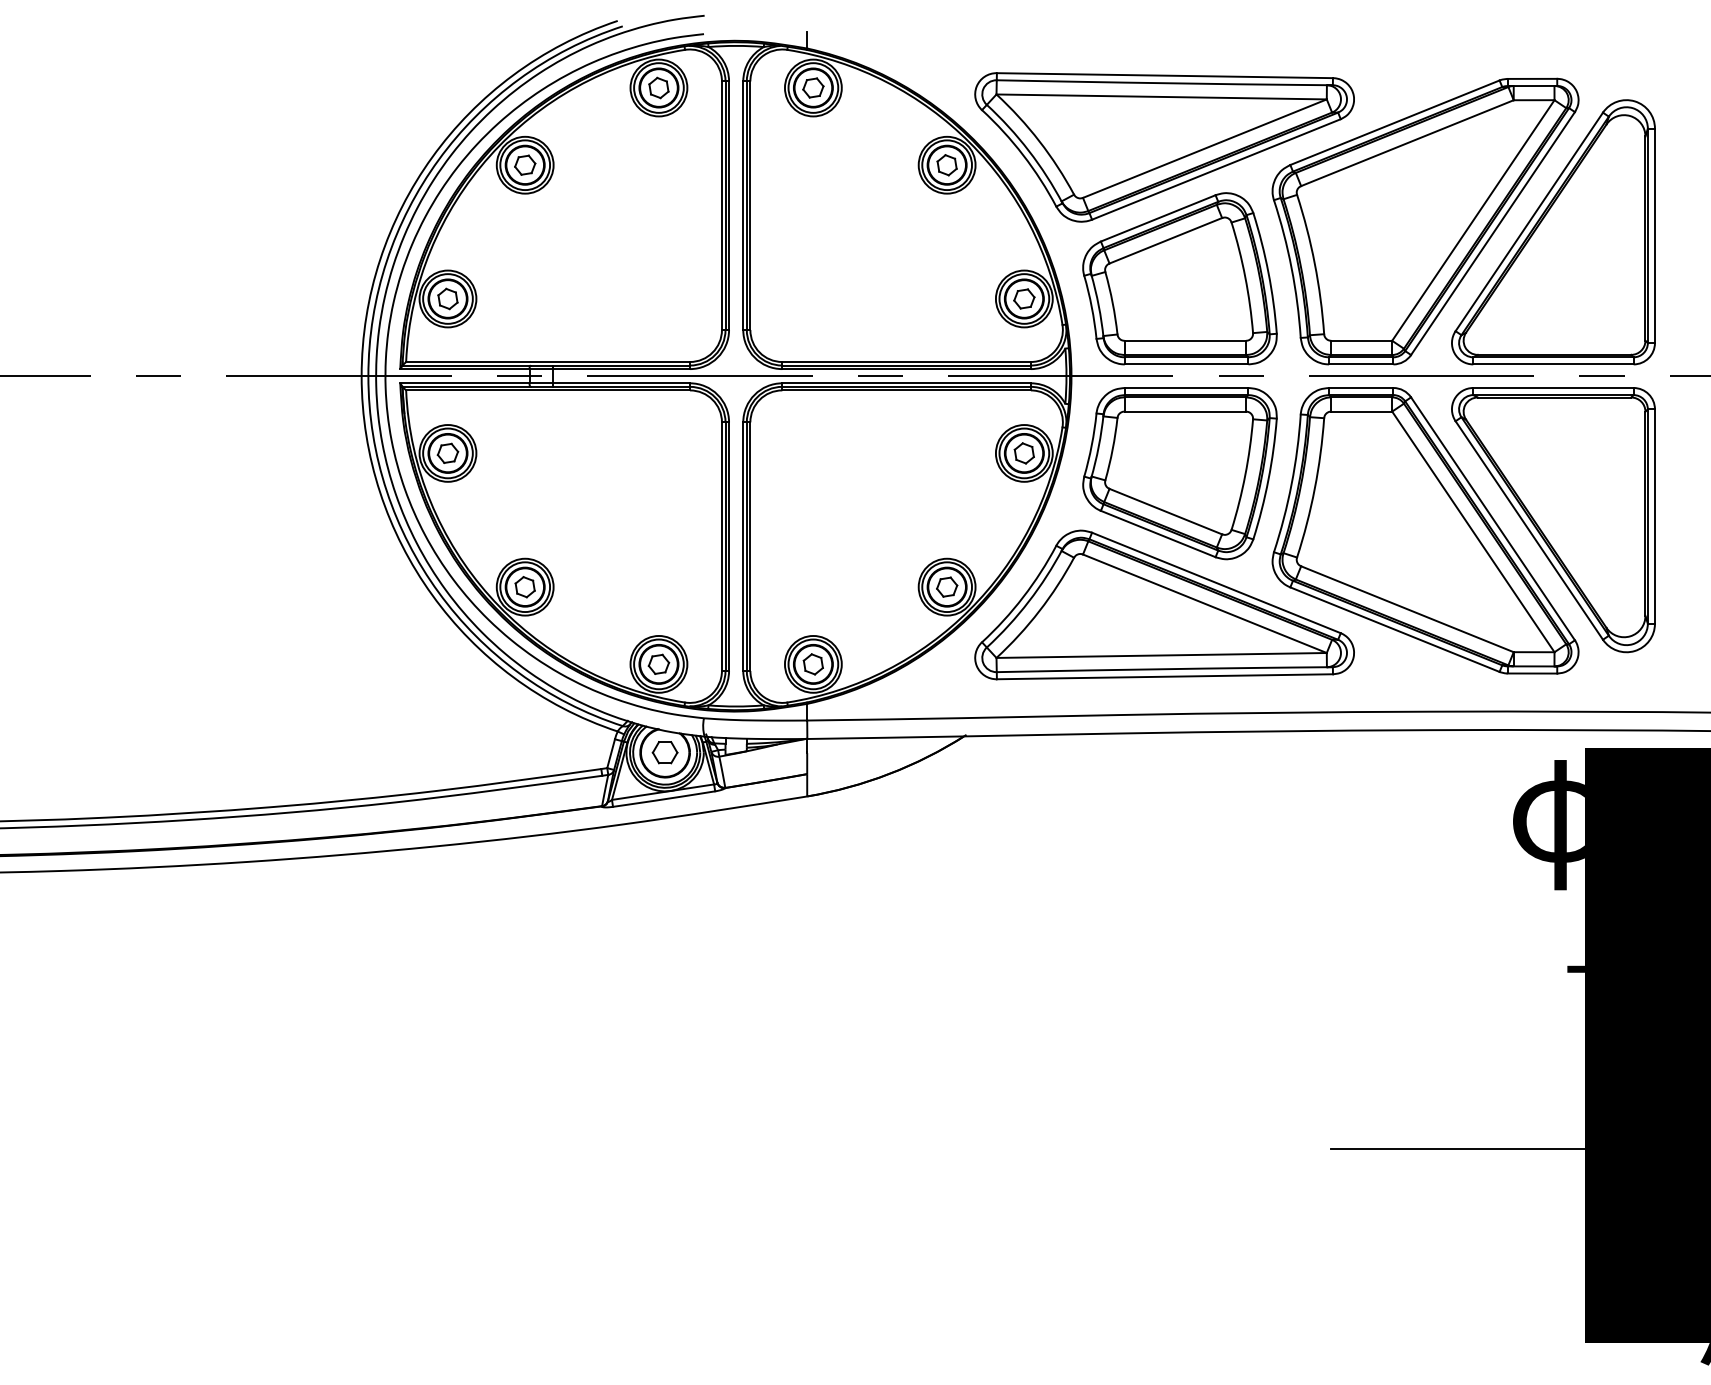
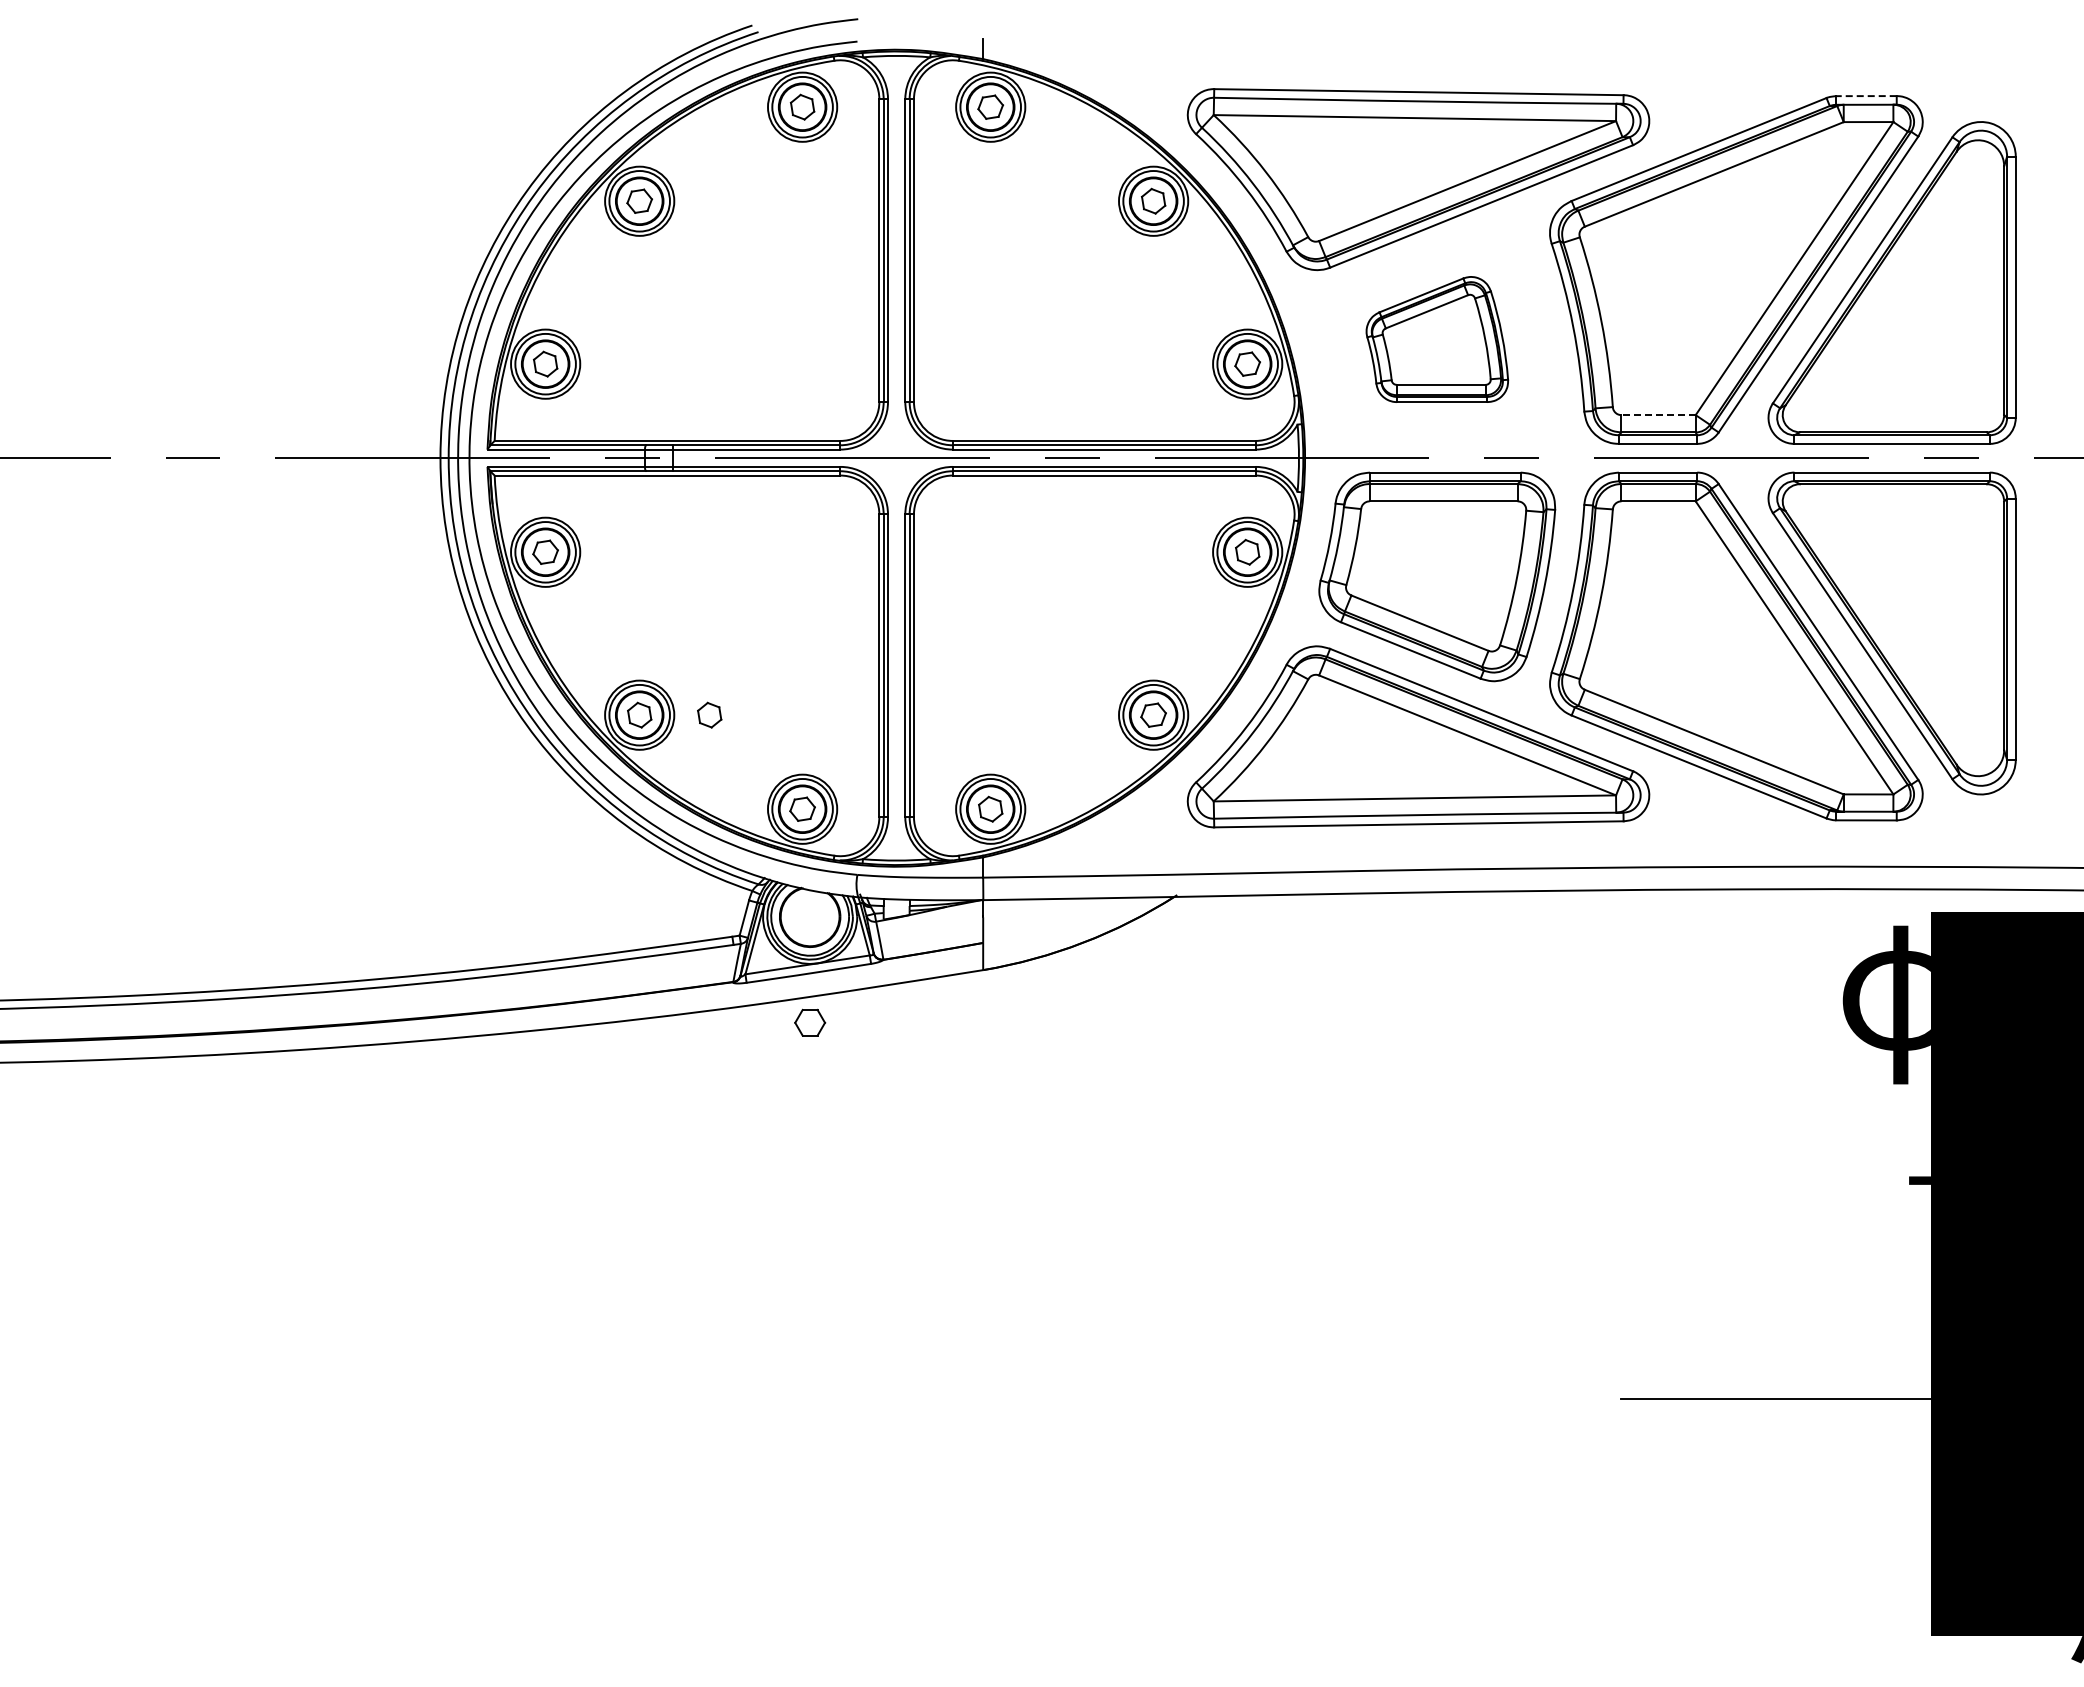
line: (1532, 79) -> (1866, 96), solid -> dashed
part: (1180, 278) -> (1437, 339), size x0.6
line: (1361, 341) -> (1658, 415), solid -> dashed
part: (582, 586) -> (709, 714), added
part: (665, 752) -> (810, 1022), moved

